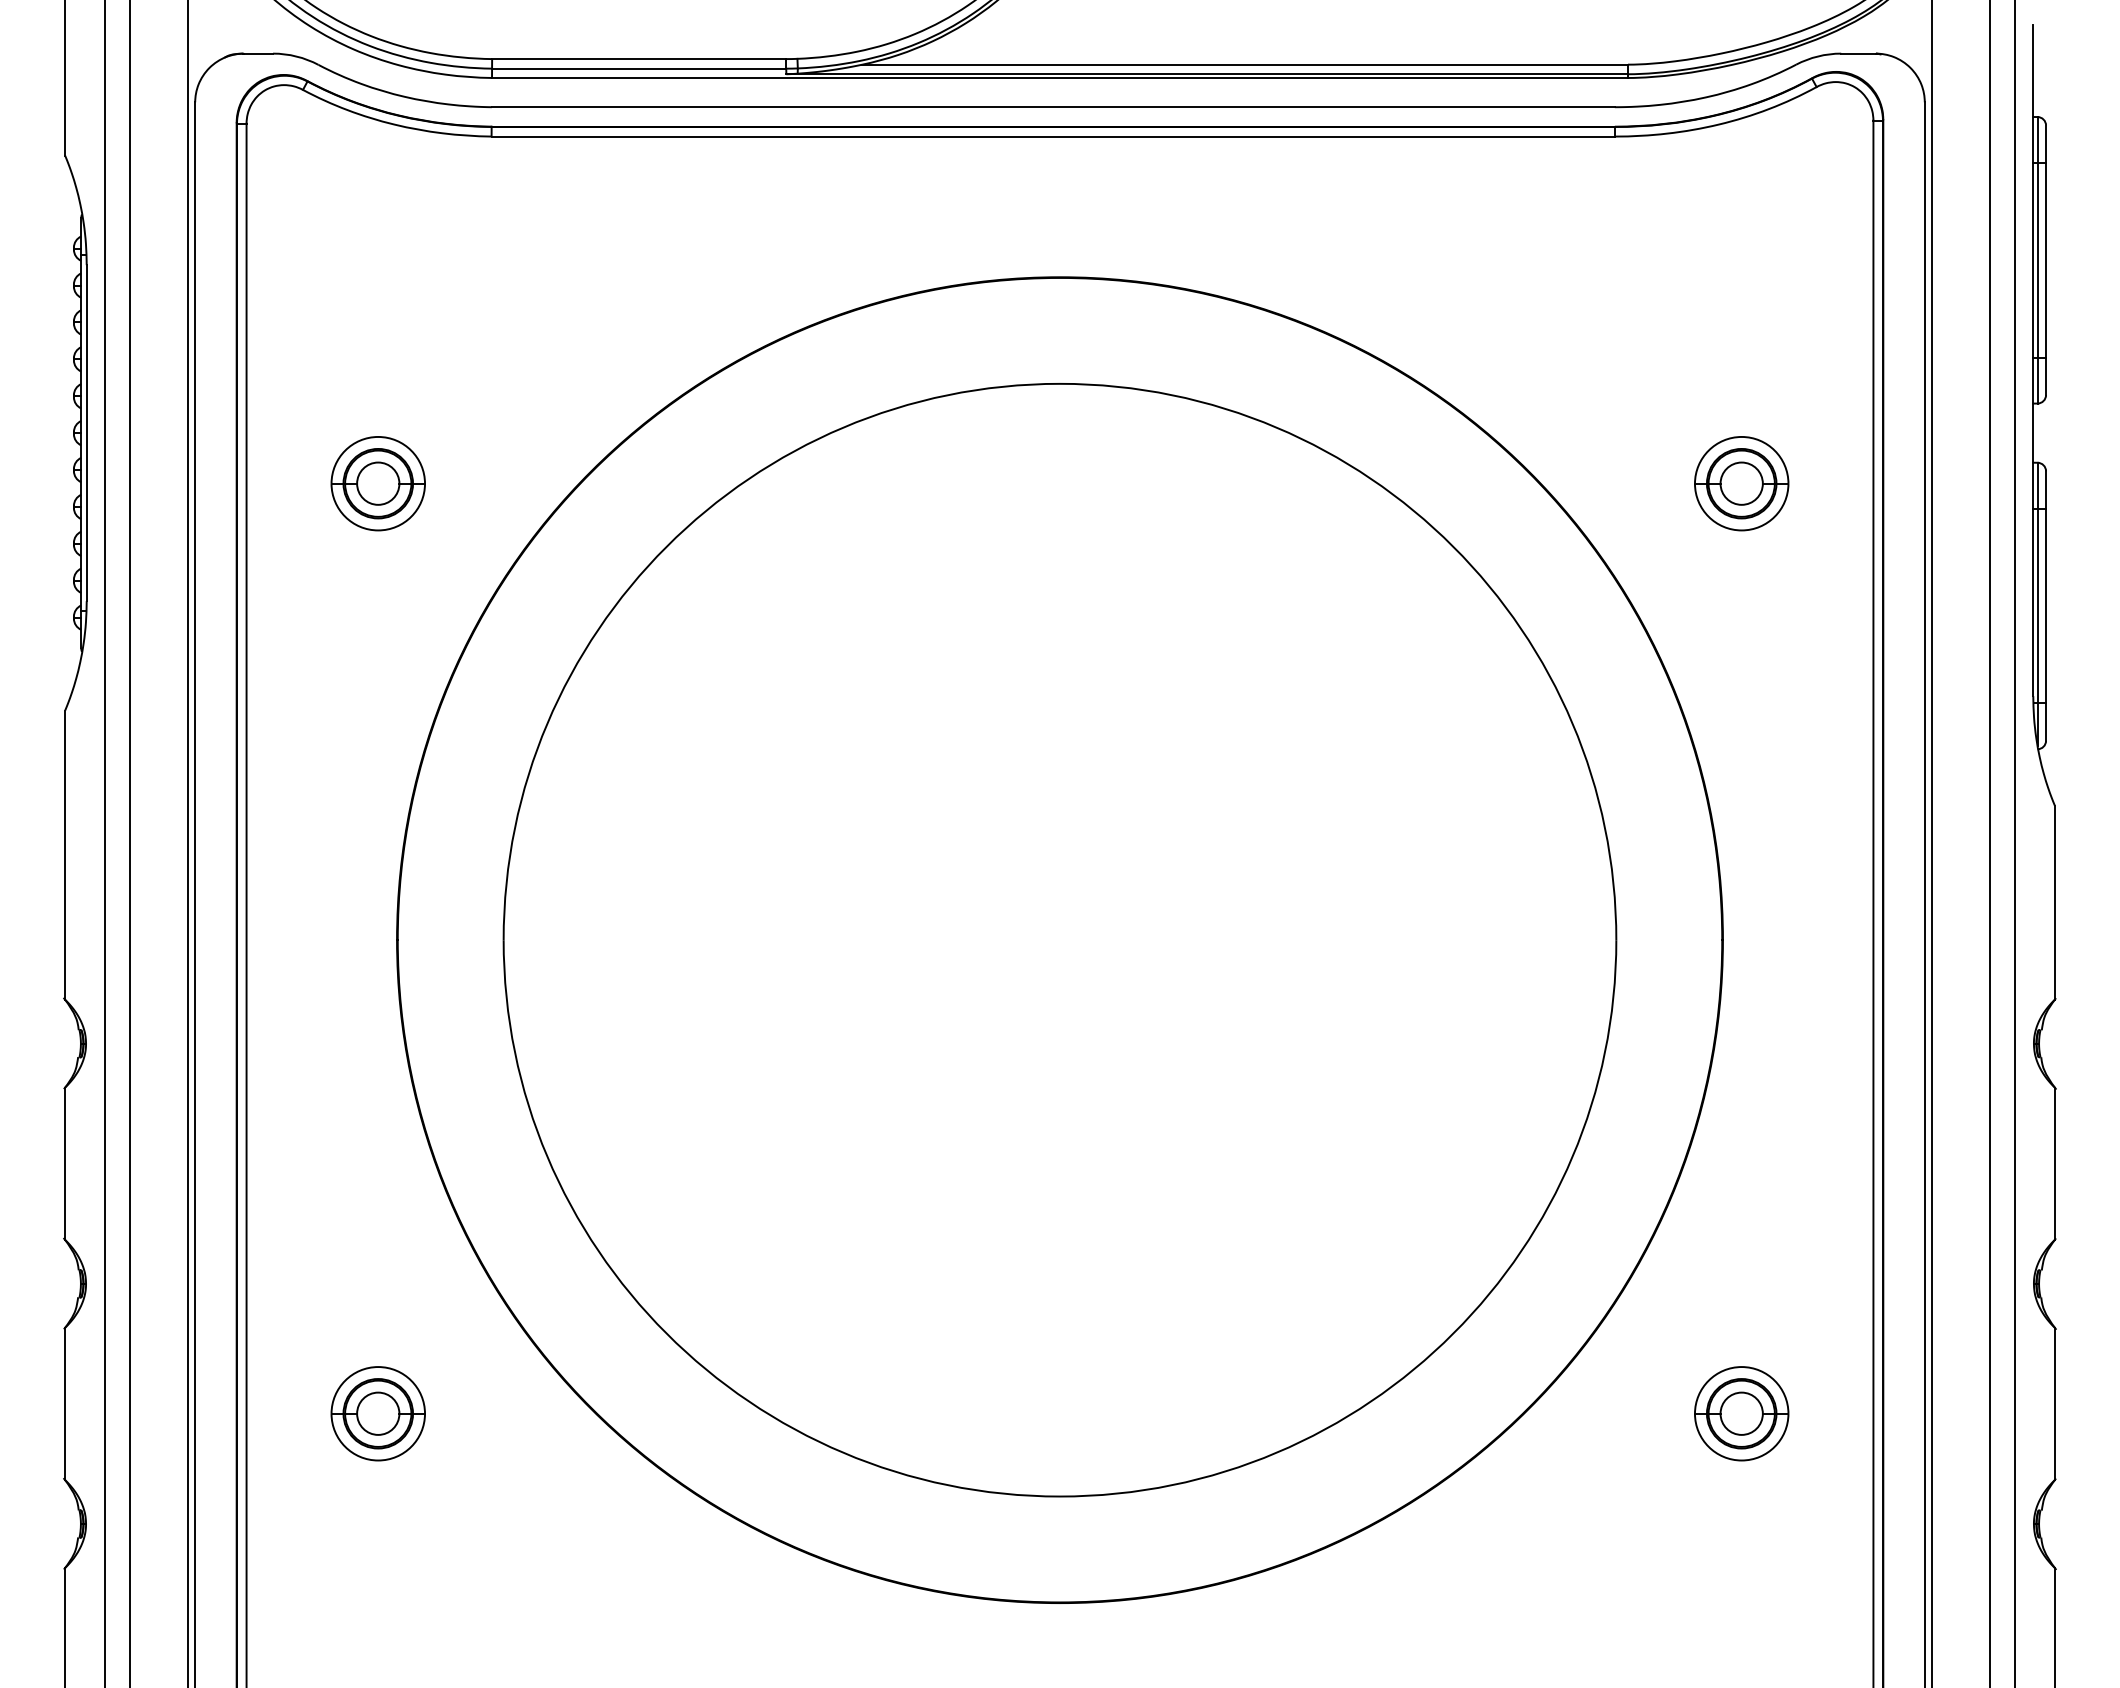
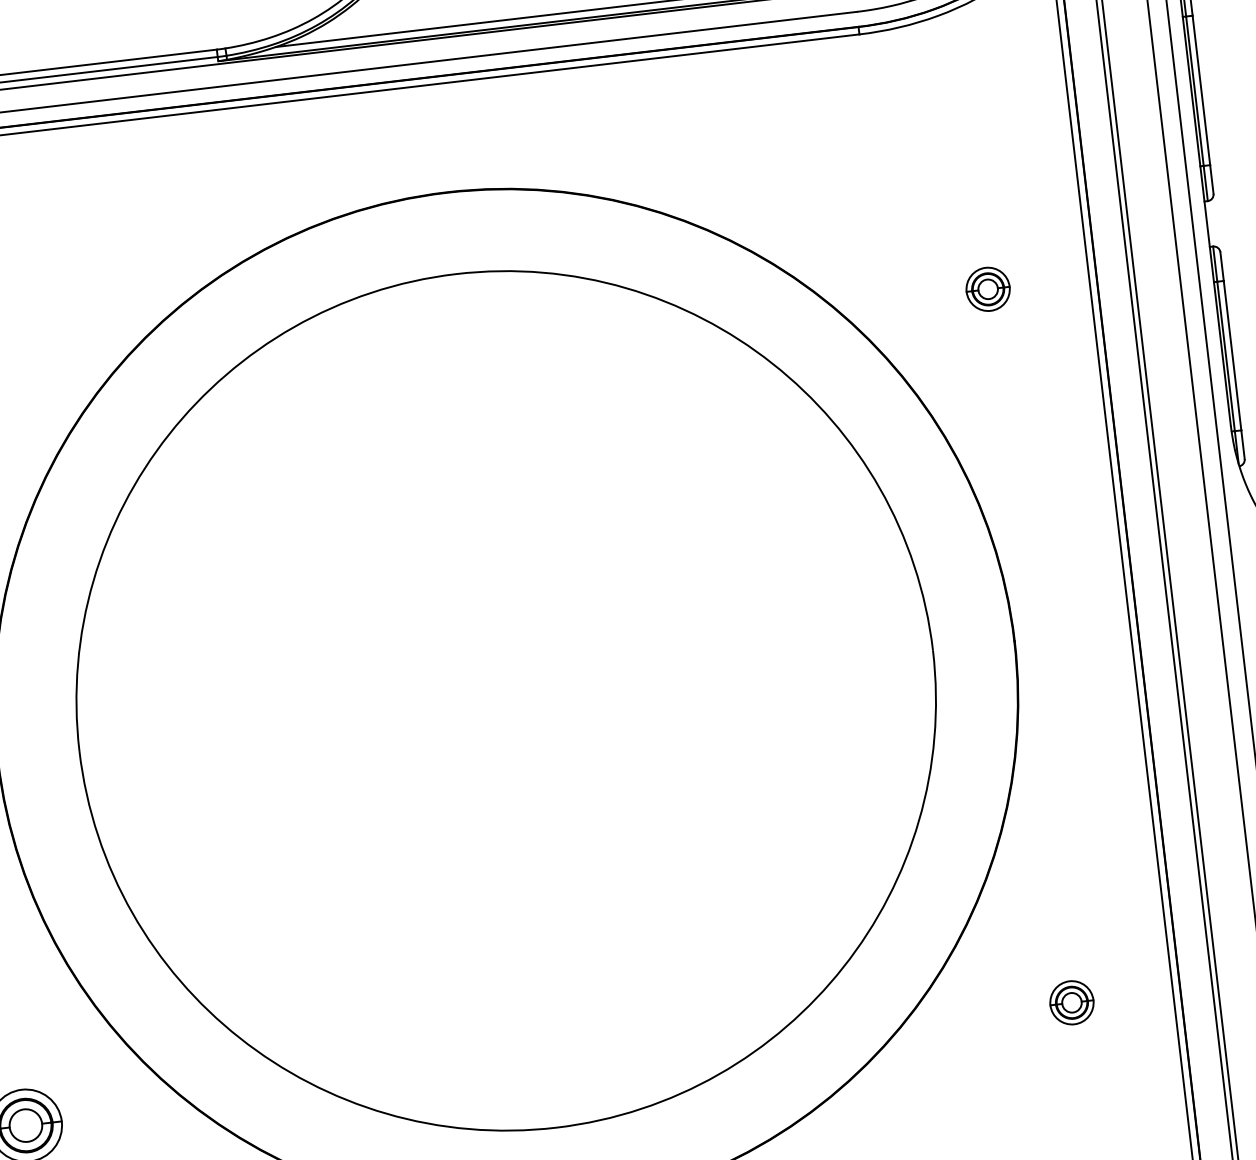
part: (1741, 483) -> (987, 289), size x0.6
part: (1741, 1413) -> (1071, 1002), size x0.6

